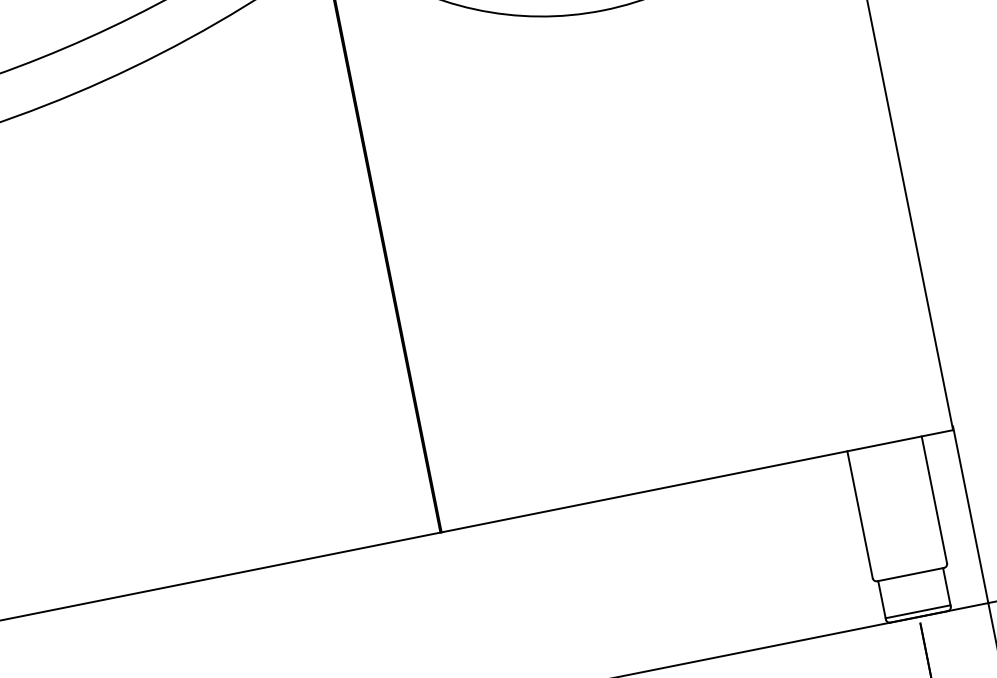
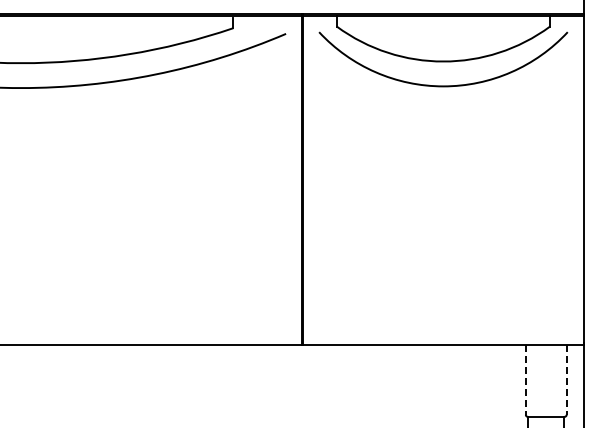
line: (933, 499) -> (566, 379), solid -> dashed
line: (859, 514) -> (525, 379), solid -> dashed

